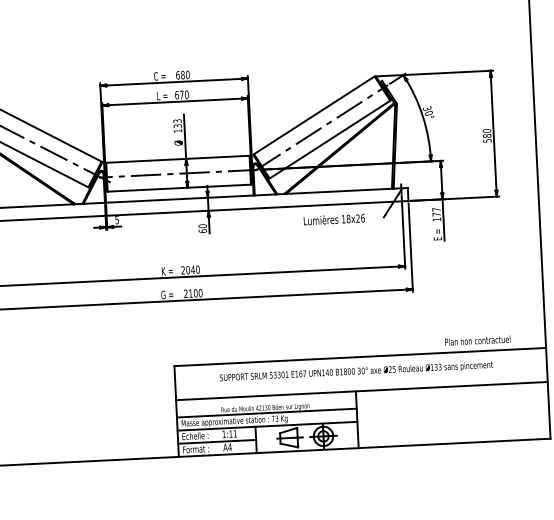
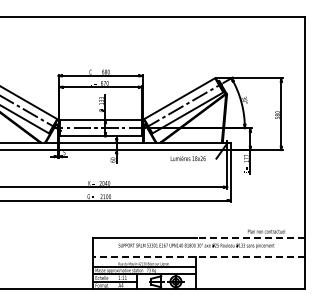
line: (450, 352) -> (250, 237), solid -> dashed
line: (360, 391) -> (198, 257), solid -> dashed

